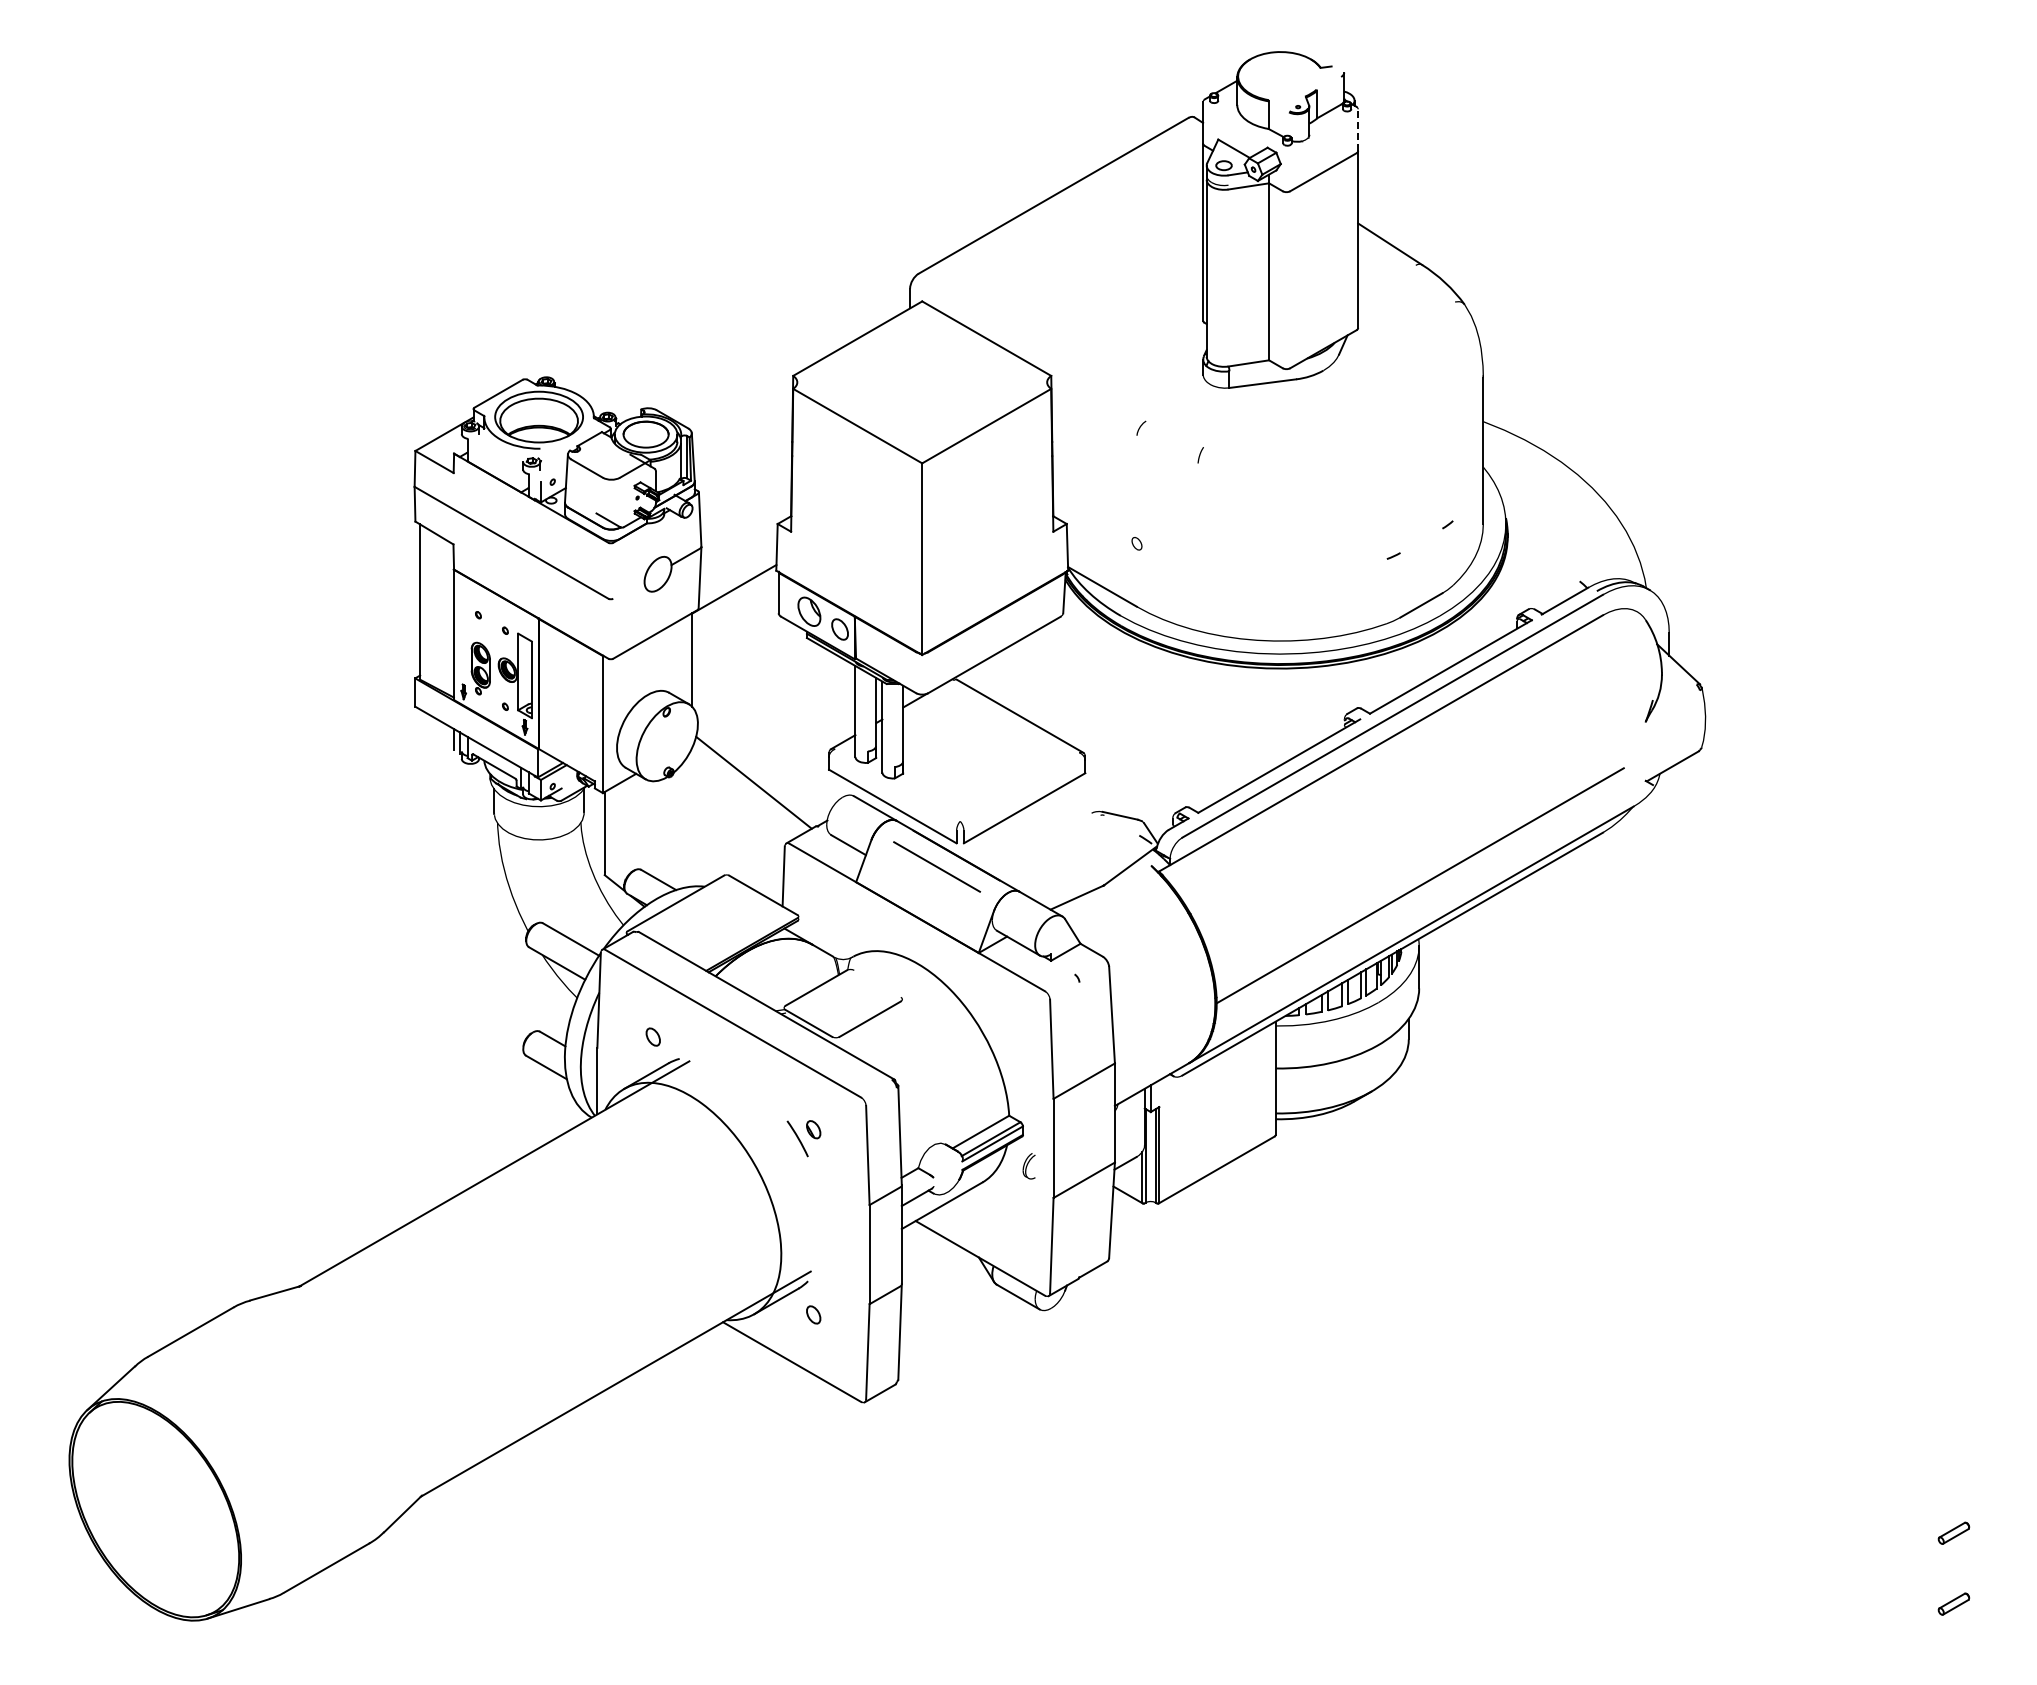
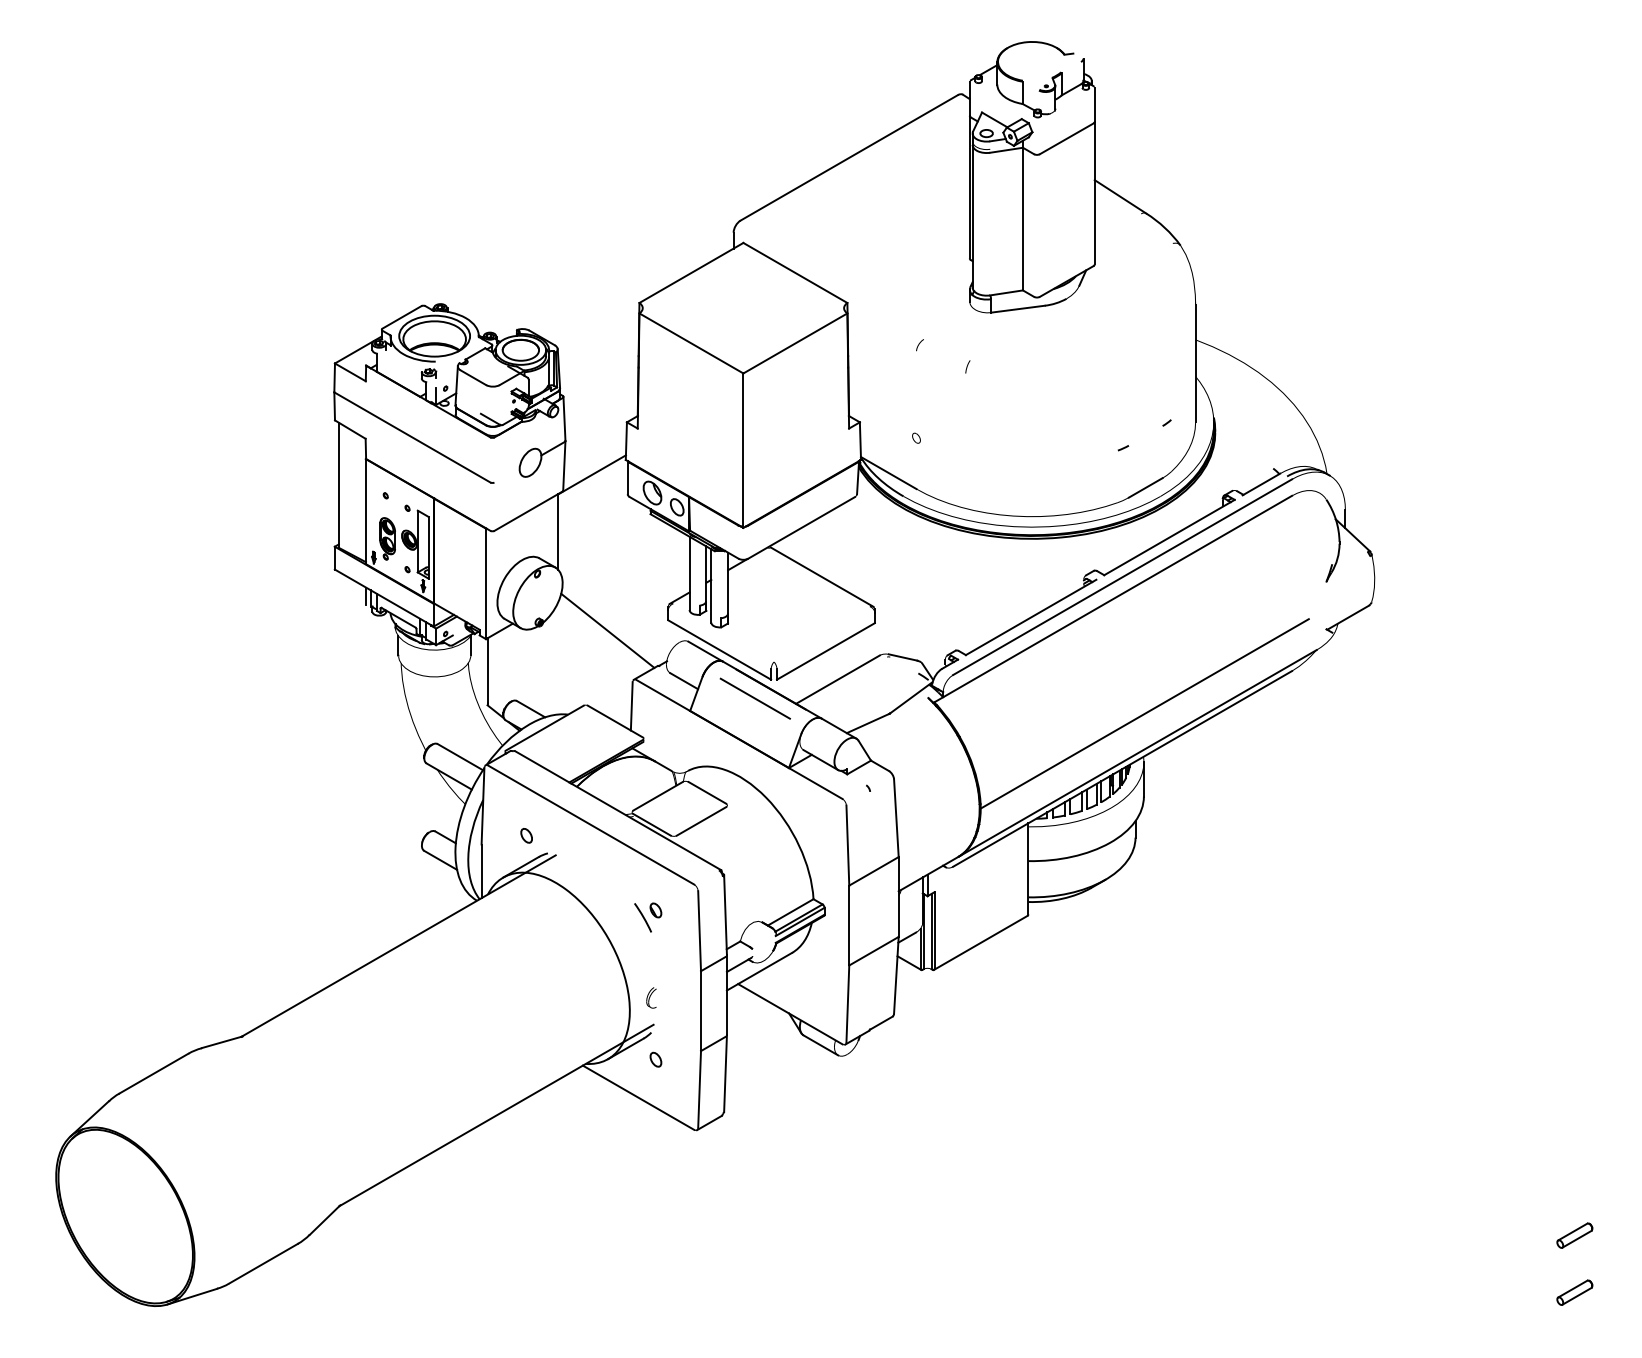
line: (1358, 130) -> (1095, 105), dashed -> solid
line: (1039, 843) -> (837, 679), added
line: (877, 983) -> (707, 792), added
part: (1028, 1166) -> (650, 998), moved
part: (1953, 1533) -> (1574, 1235), size x1.43
part: (1953, 1604) -> (1574, 1293), size x1.43

